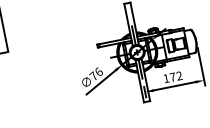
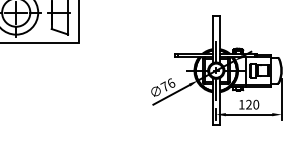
text: (175, 76) -> (252, 104), 172 -> 120

